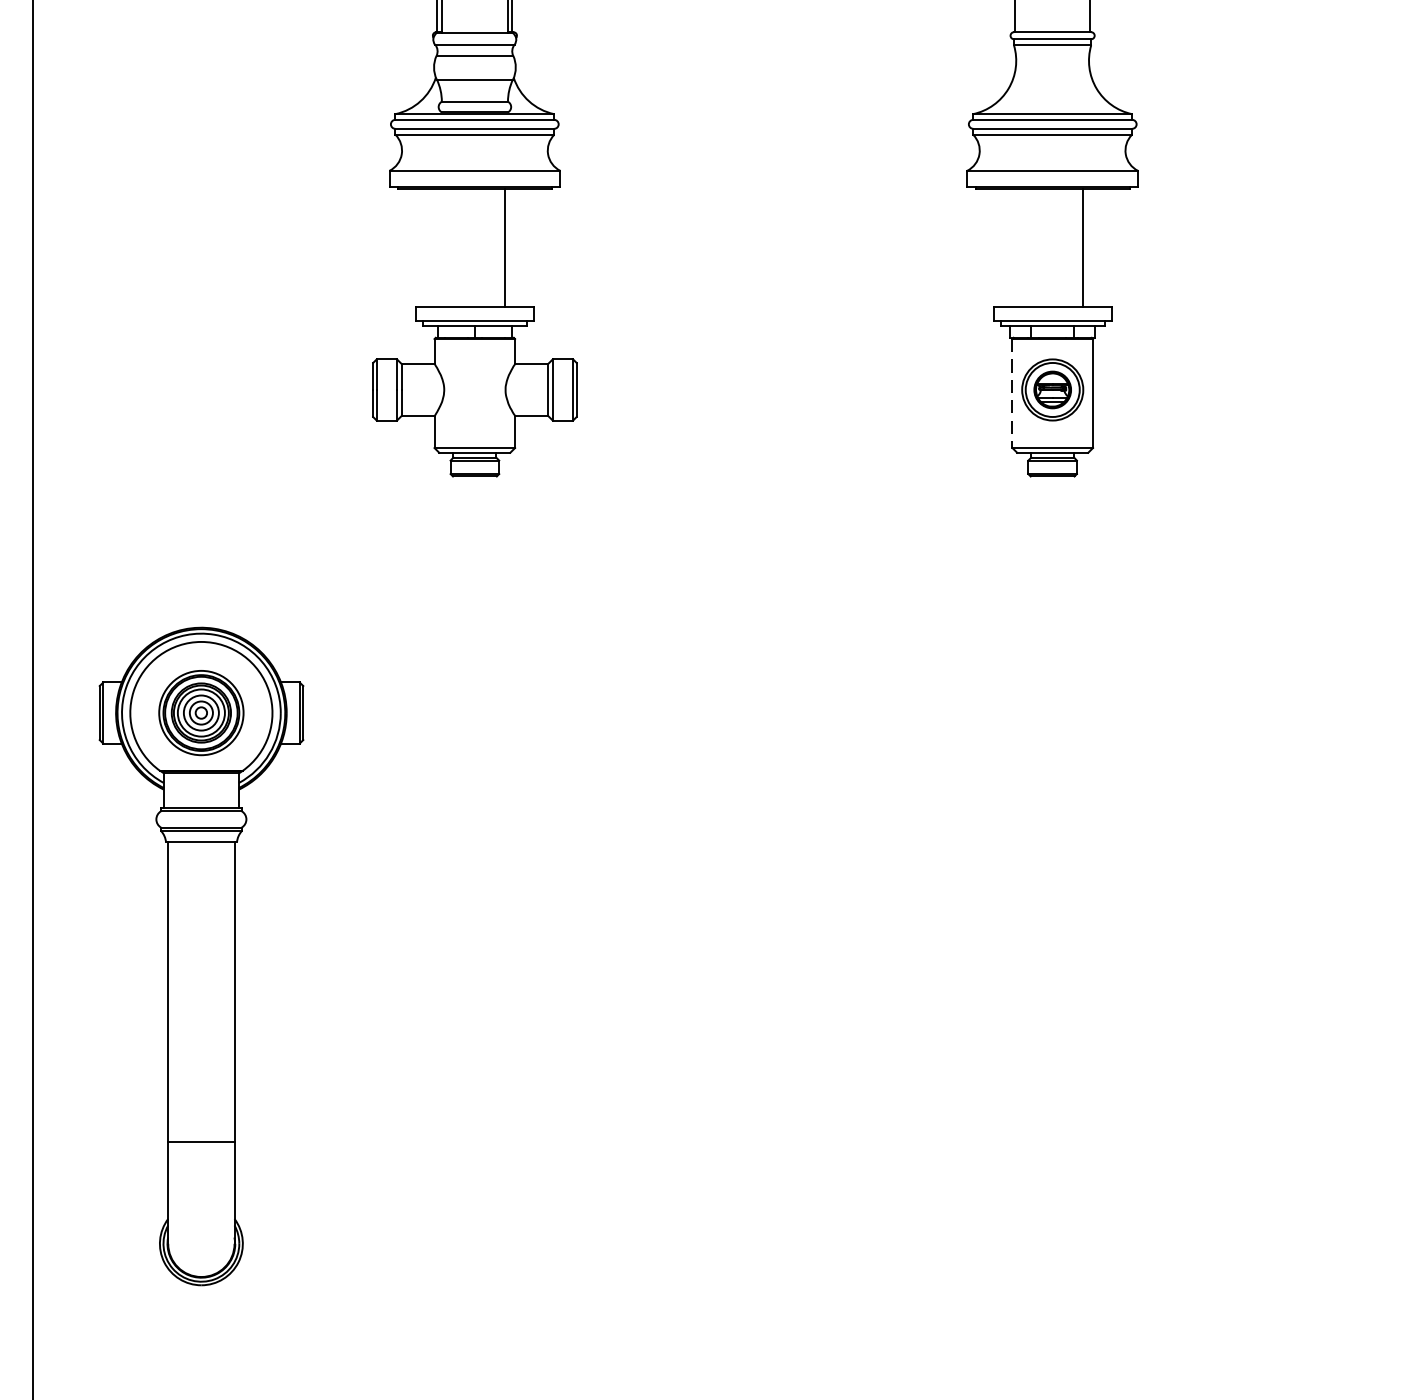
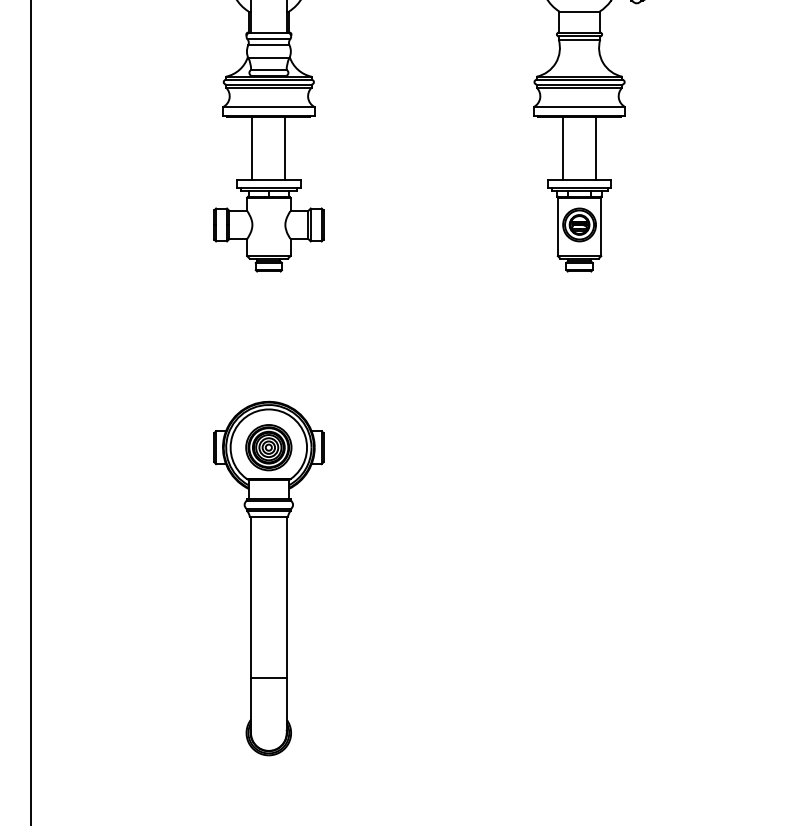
line: (444, 247) -> (252, 148), added
line: (1022, 247) -> (563, 148), added
line: (1011, 394) -> (557, 227), dashed -> solid
part: (200, 956) -> (268, 578), moved

